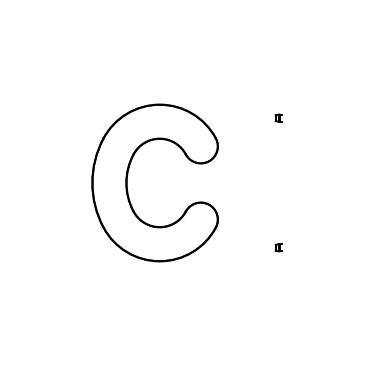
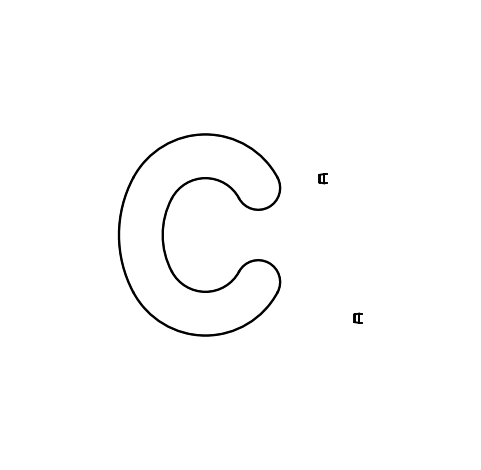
part: (278, 118) -> (322, 178), moved

